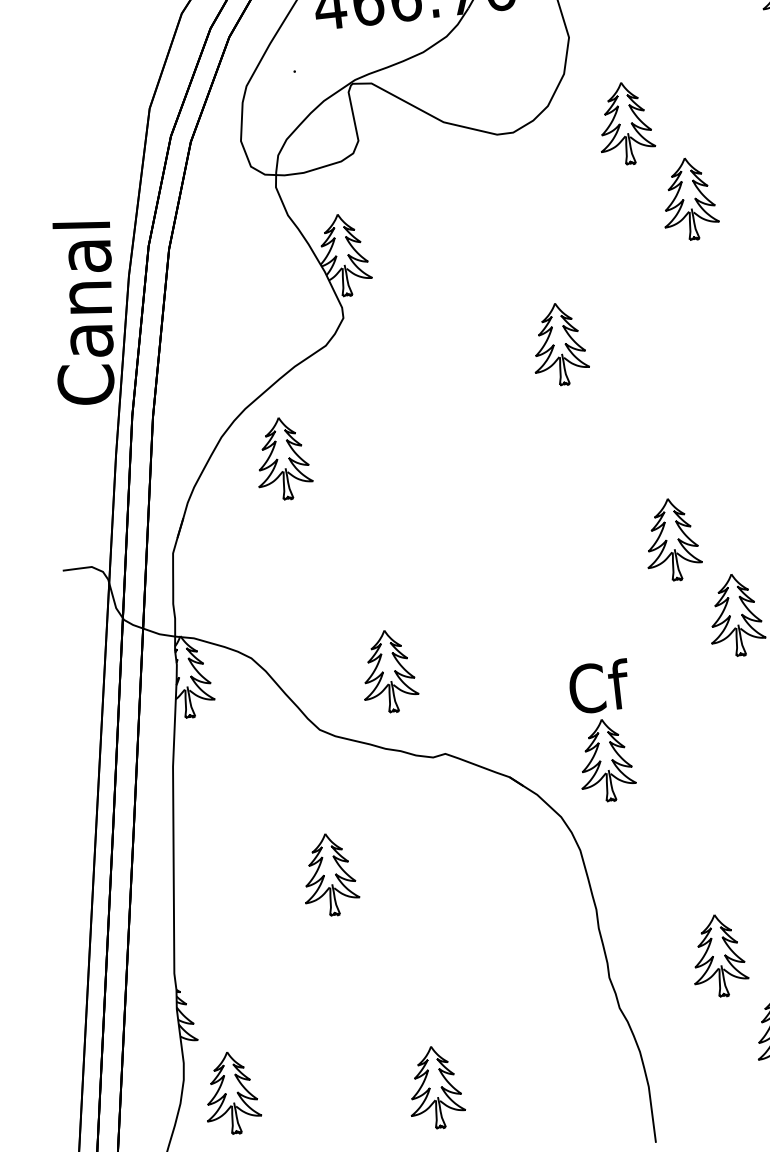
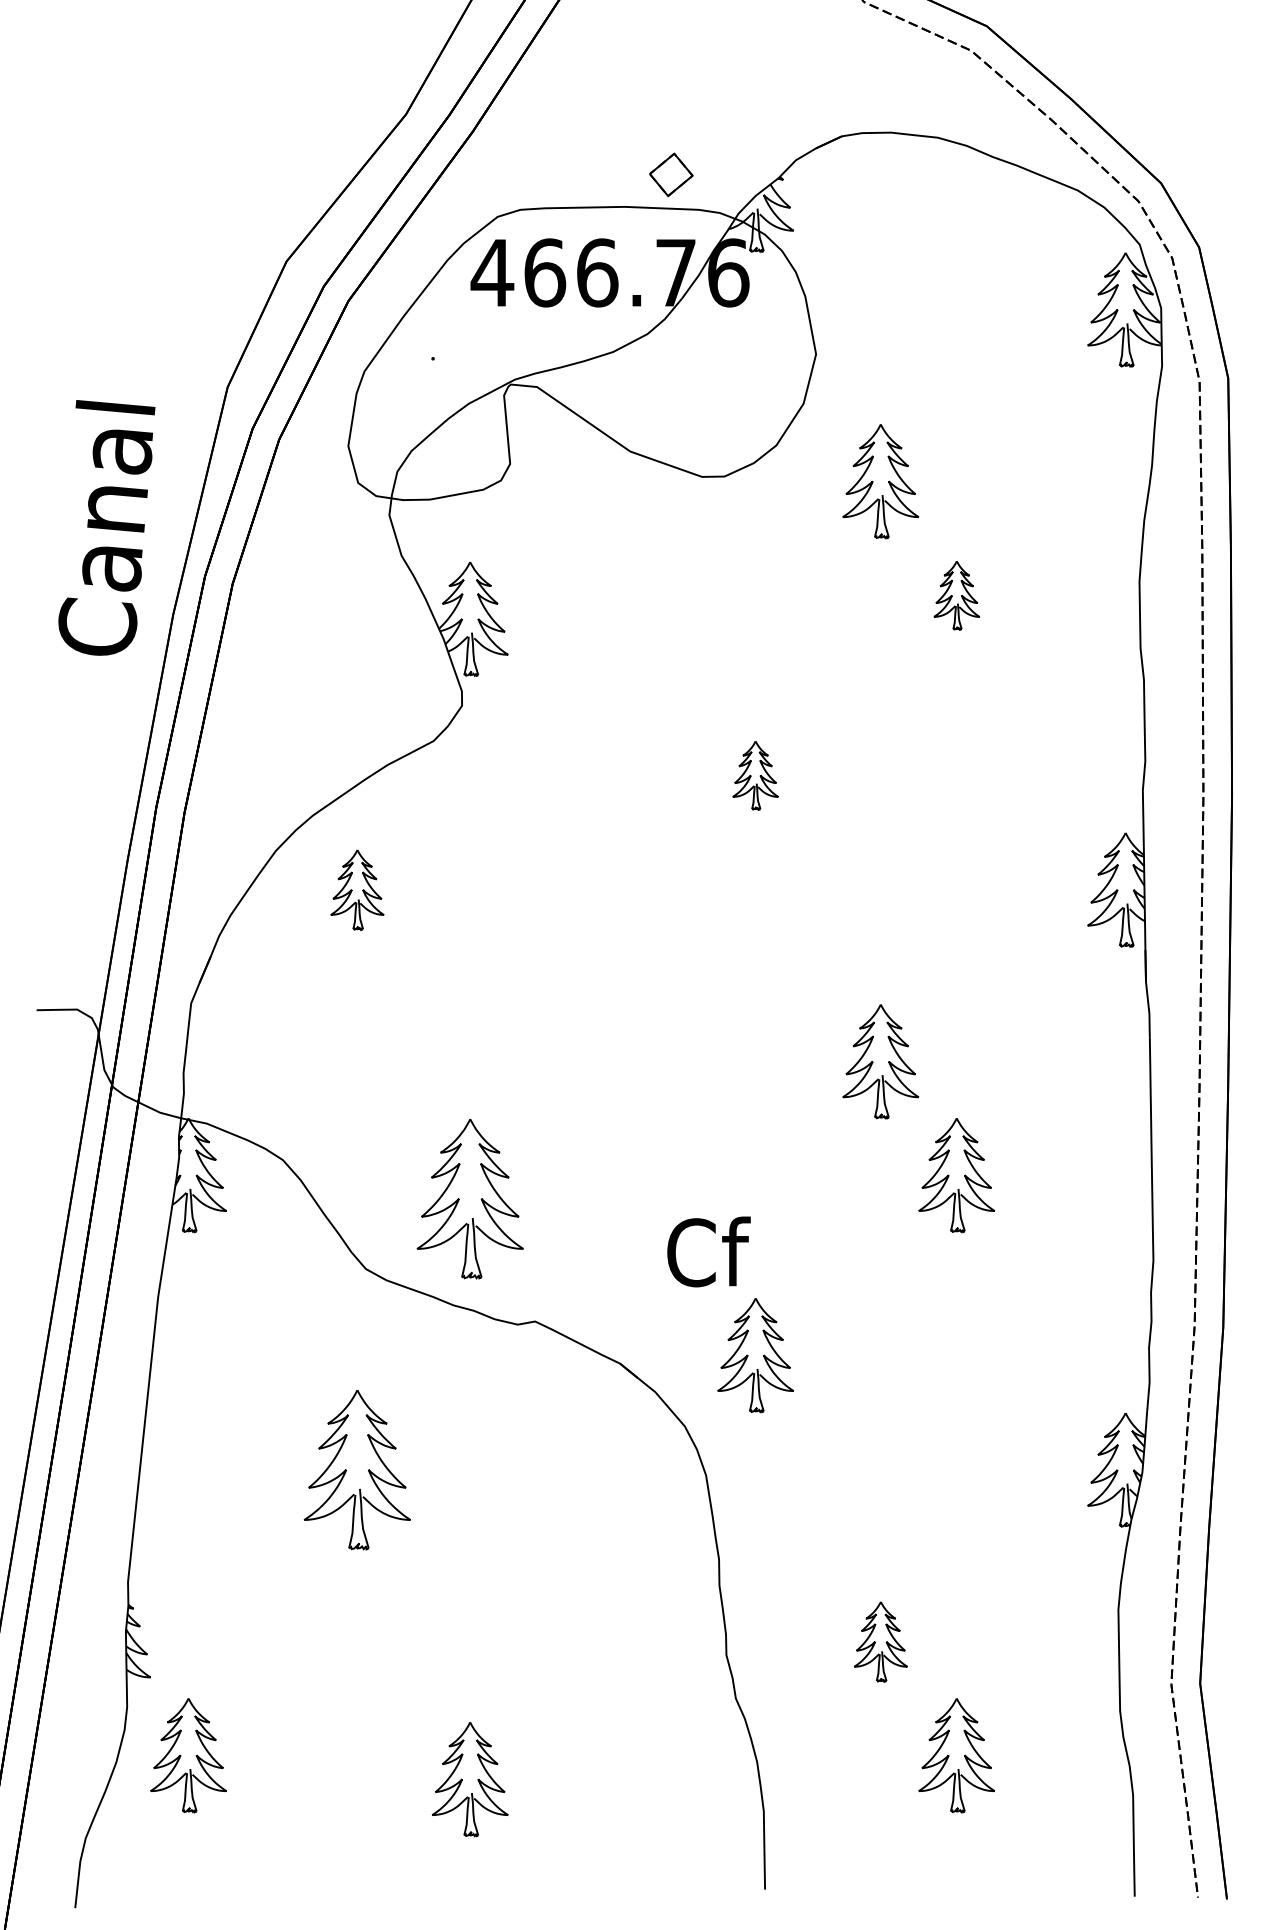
part: (689, 199) -> (956, 595), size x0.6
text: (84, 312) -> (106, 527), moved
part: (559, 344) -> (755, 775), size x0.6
part: (283, 458) -> (357, 889), size x0.7
part: (388, 671) -> (469, 1199), size x1.4
text: (599, 686) -> (708, 1251), moved
part: (329, 875) -> (357, 1470), size x1.4
part: (718, 955) -> (880, 1641), size x0.7

